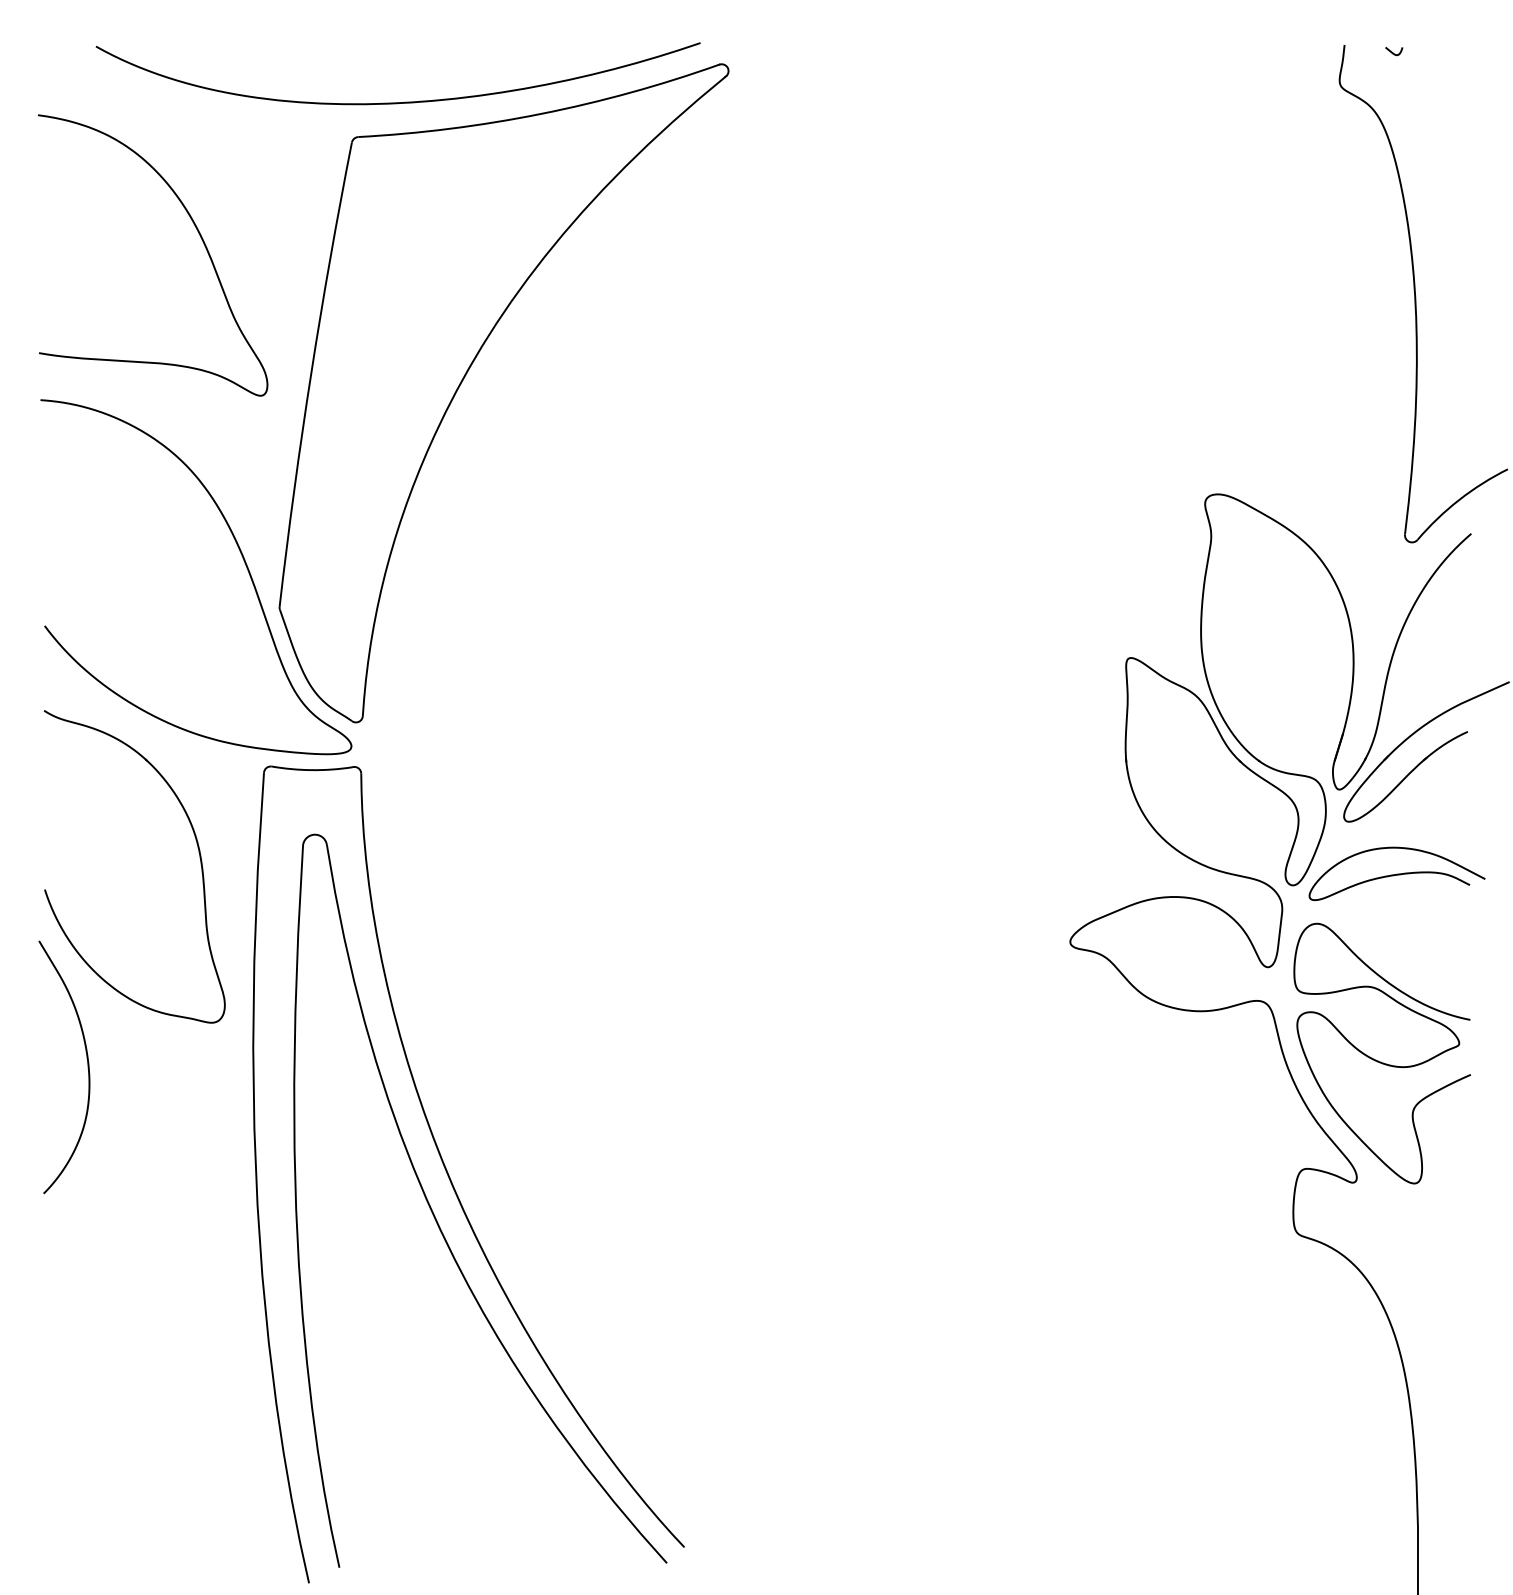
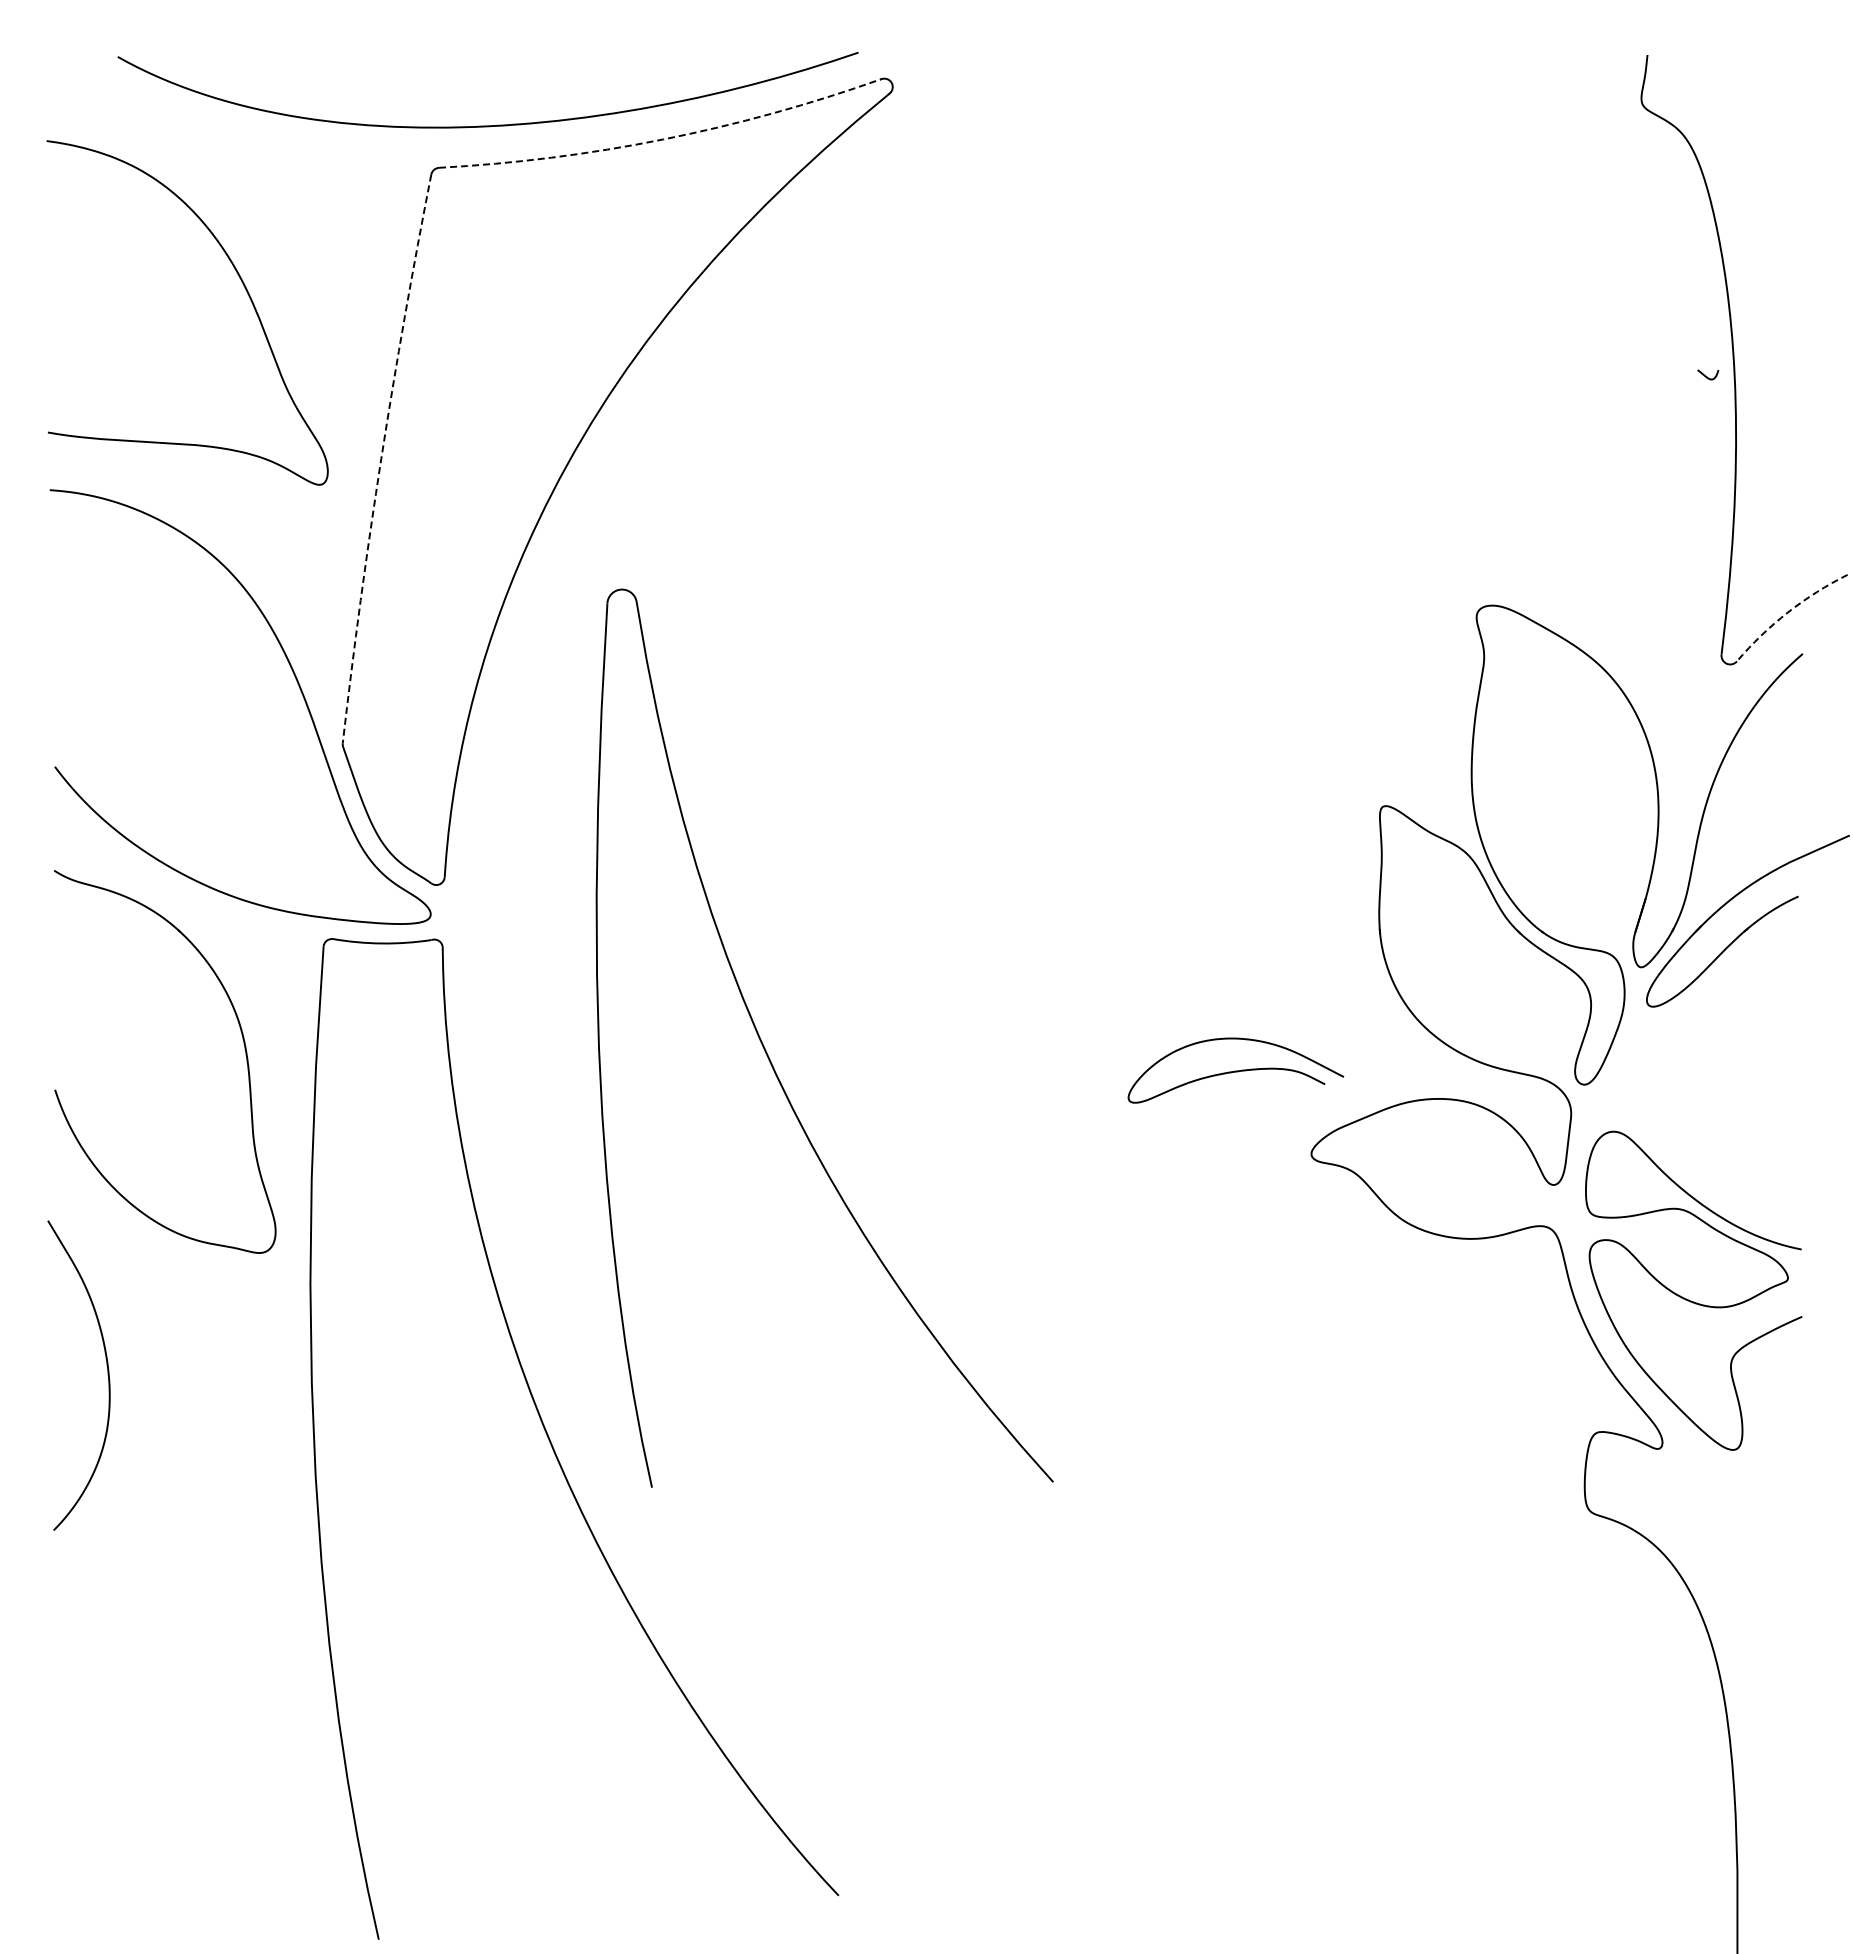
curve: (1392, 51) -> (1706, 375), moved
arc: (541, 113) -> (663, 139), solid -> dashed
arc: (311, 374) -> (381, 458), solid -> dashed
arc: (1458, 499) -> (1787, 612), solid -> dashed
curve: (1396, 873) -> (1235, 1070), moved
curve: (87, 1067) -> (107, 1375), moved
part: (437, 1221) -> (772, 1063), moved

